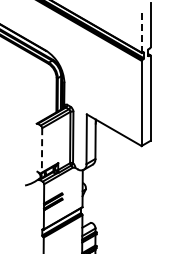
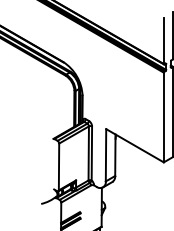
line: (141, 30) -> (163, 40), dashed -> solid
line: (42, 150) -> (59, 167), dashed -> solid

